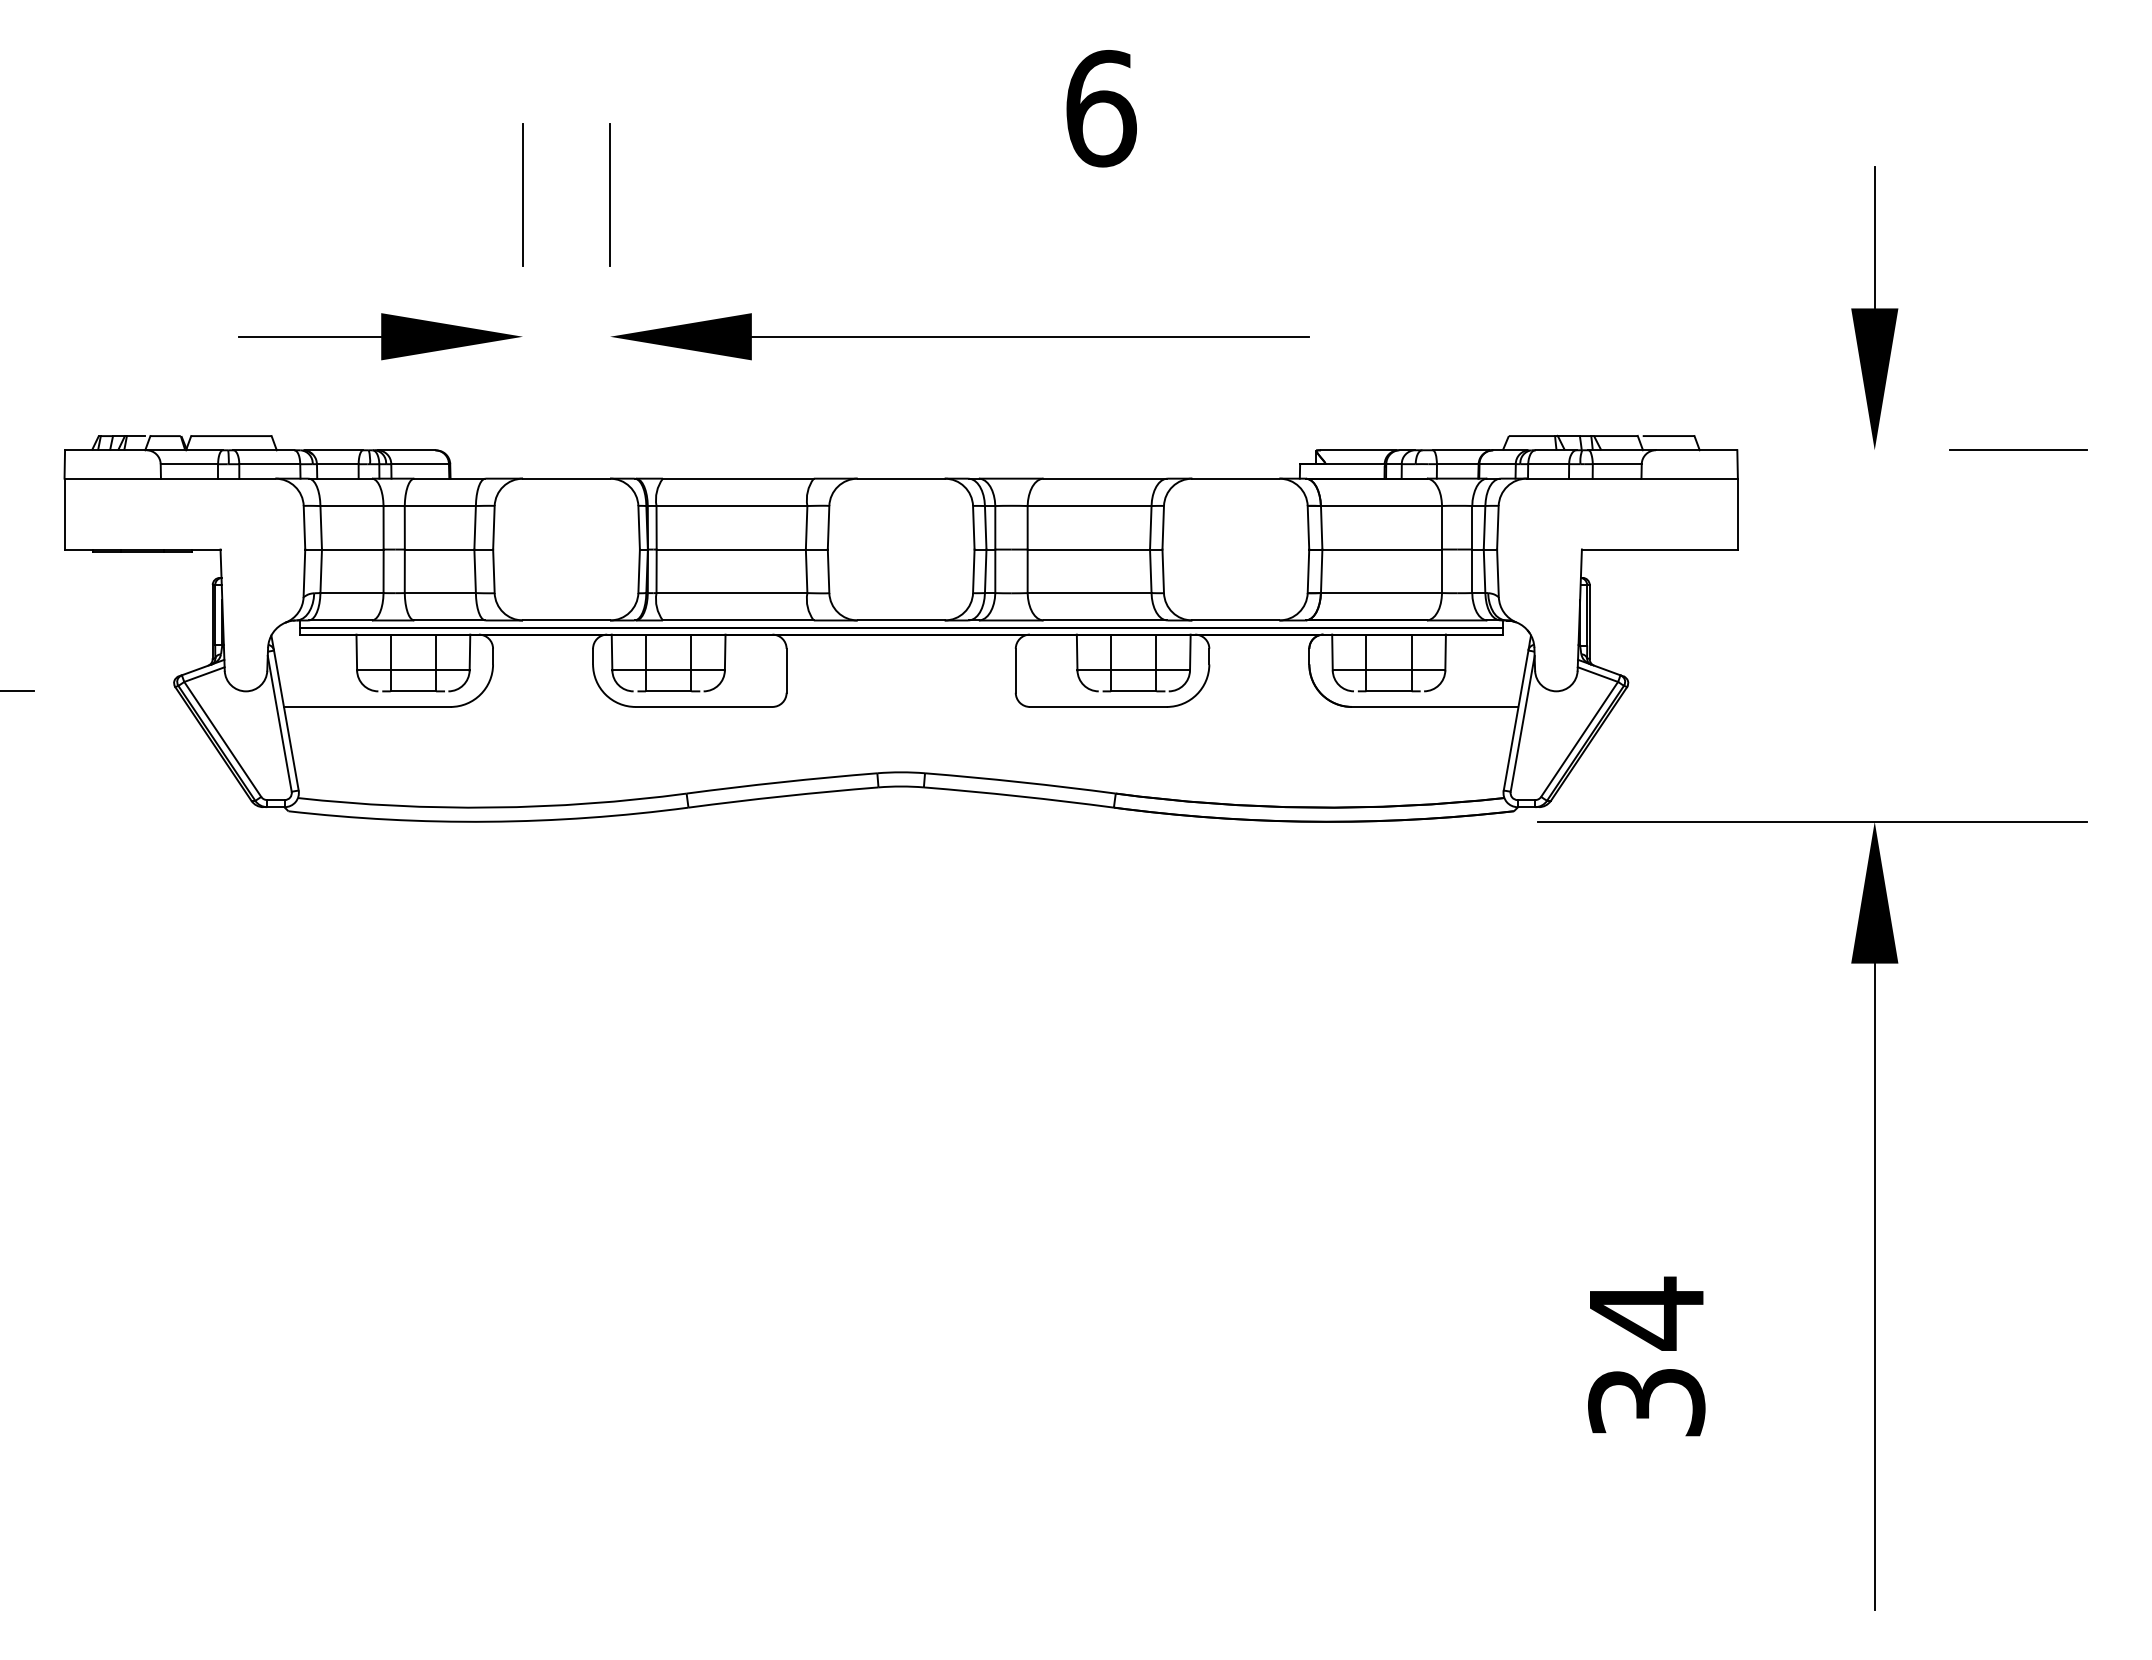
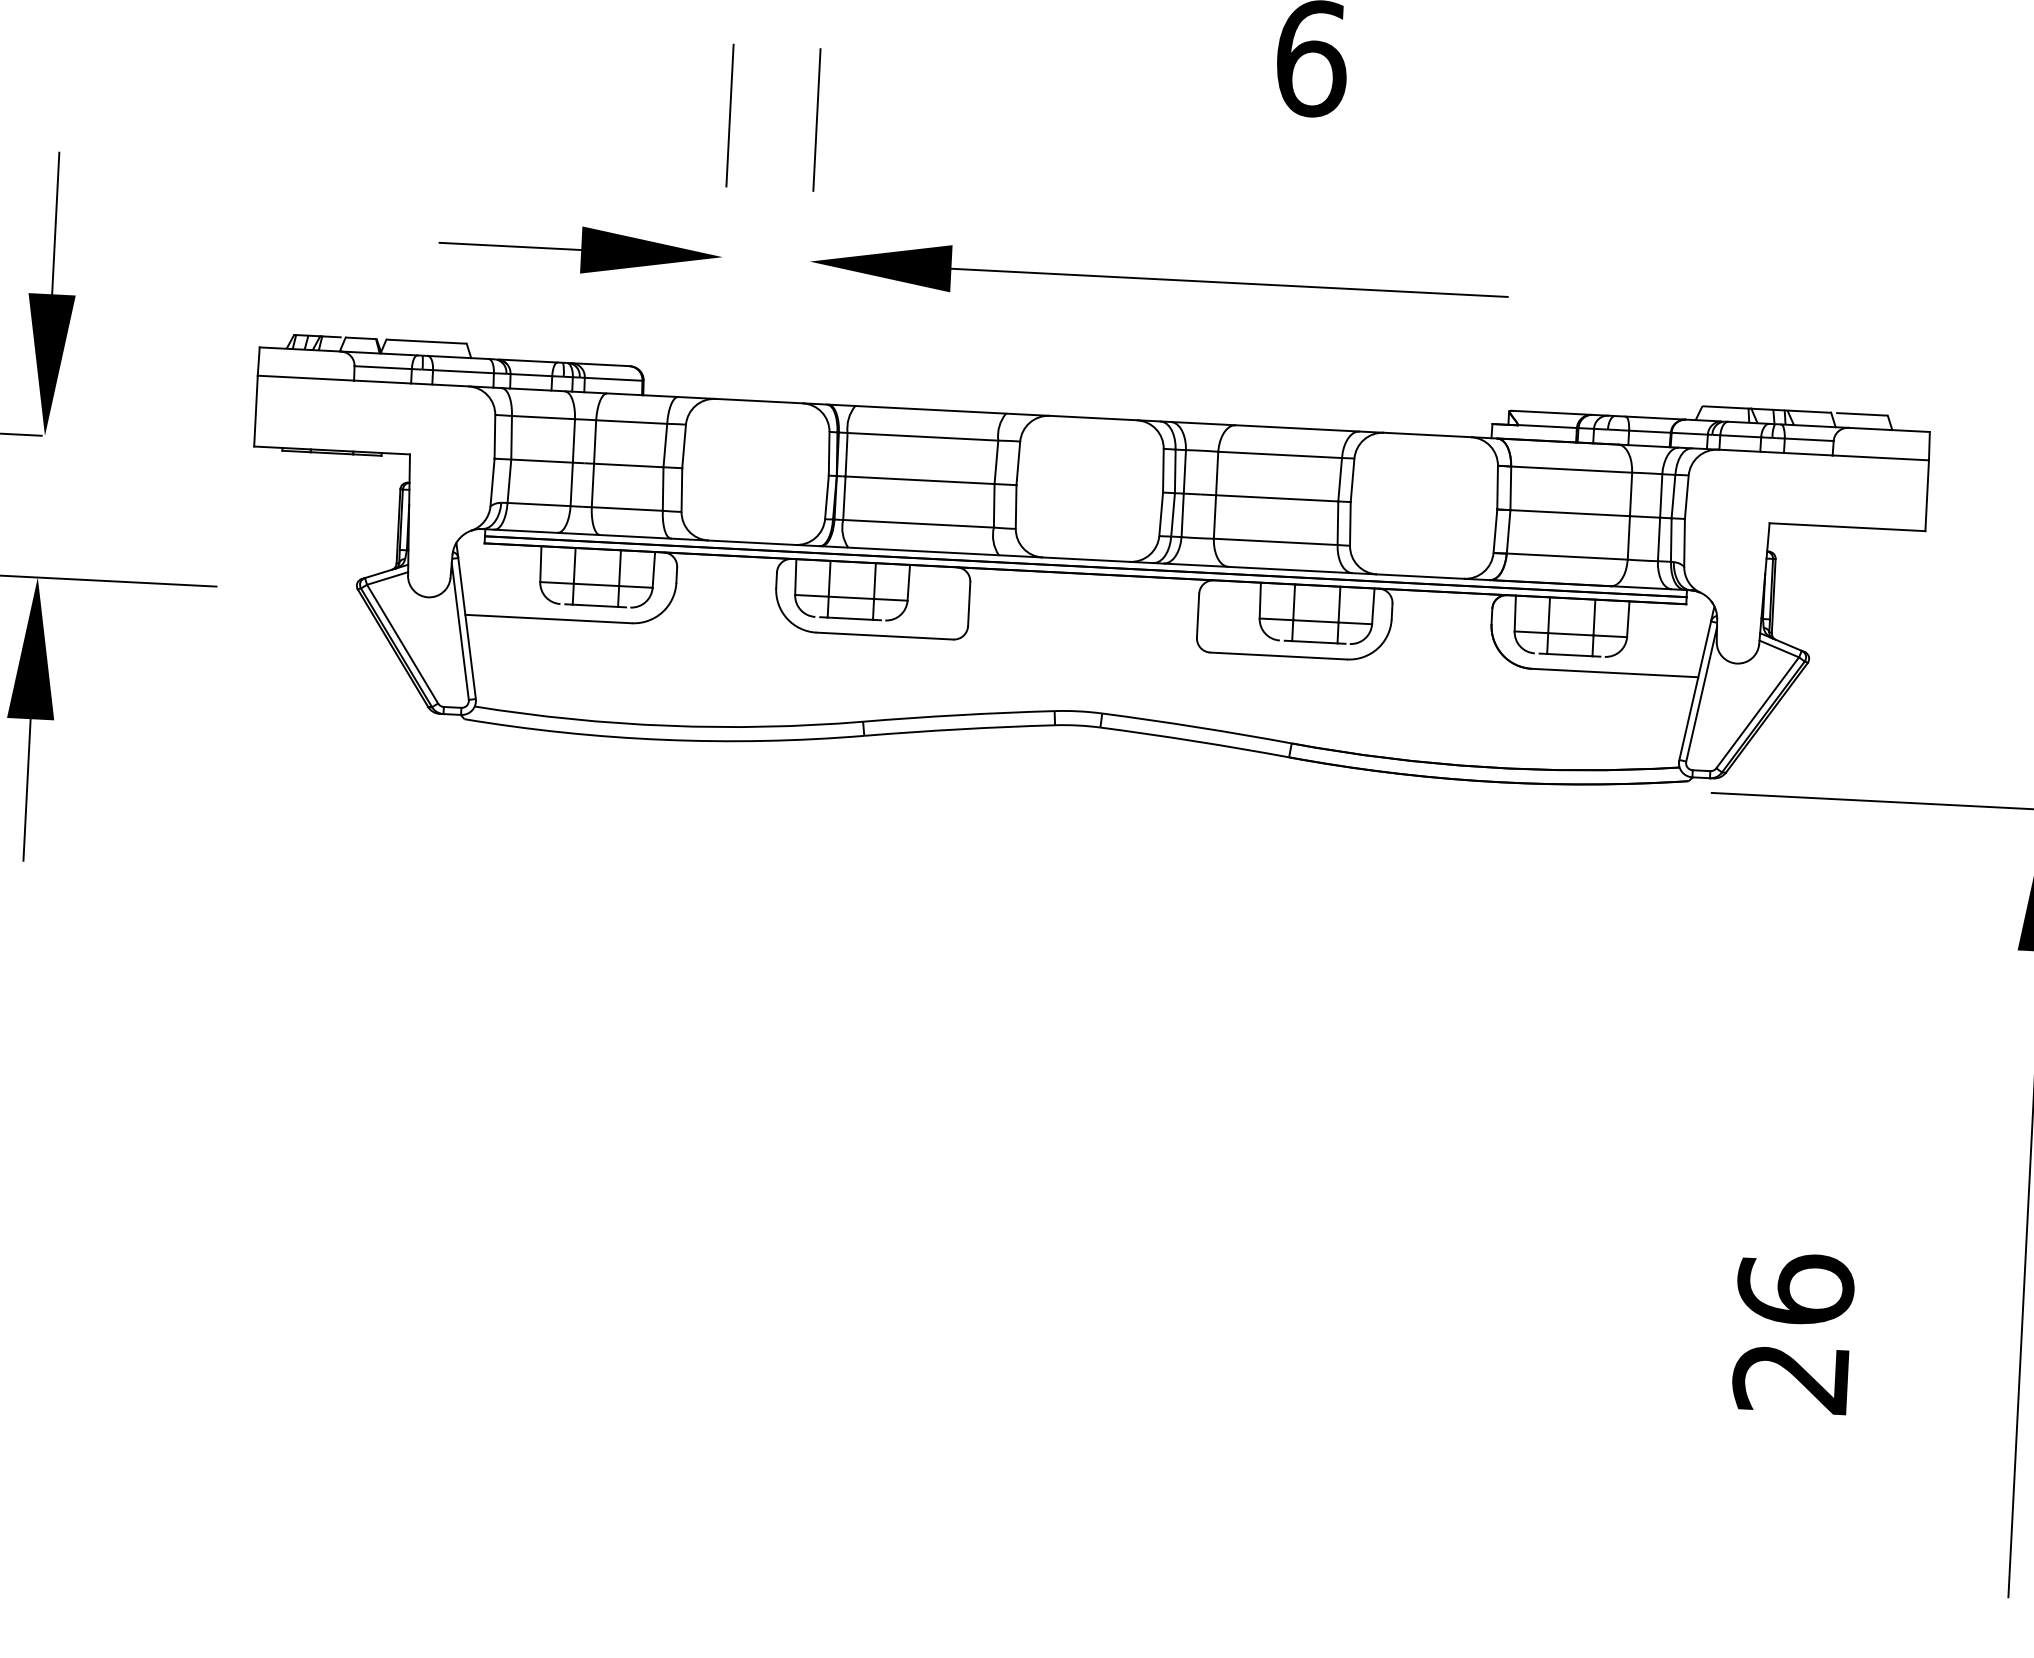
text: (1646, 1356) -> (1793, 1332), 34 -> 26

